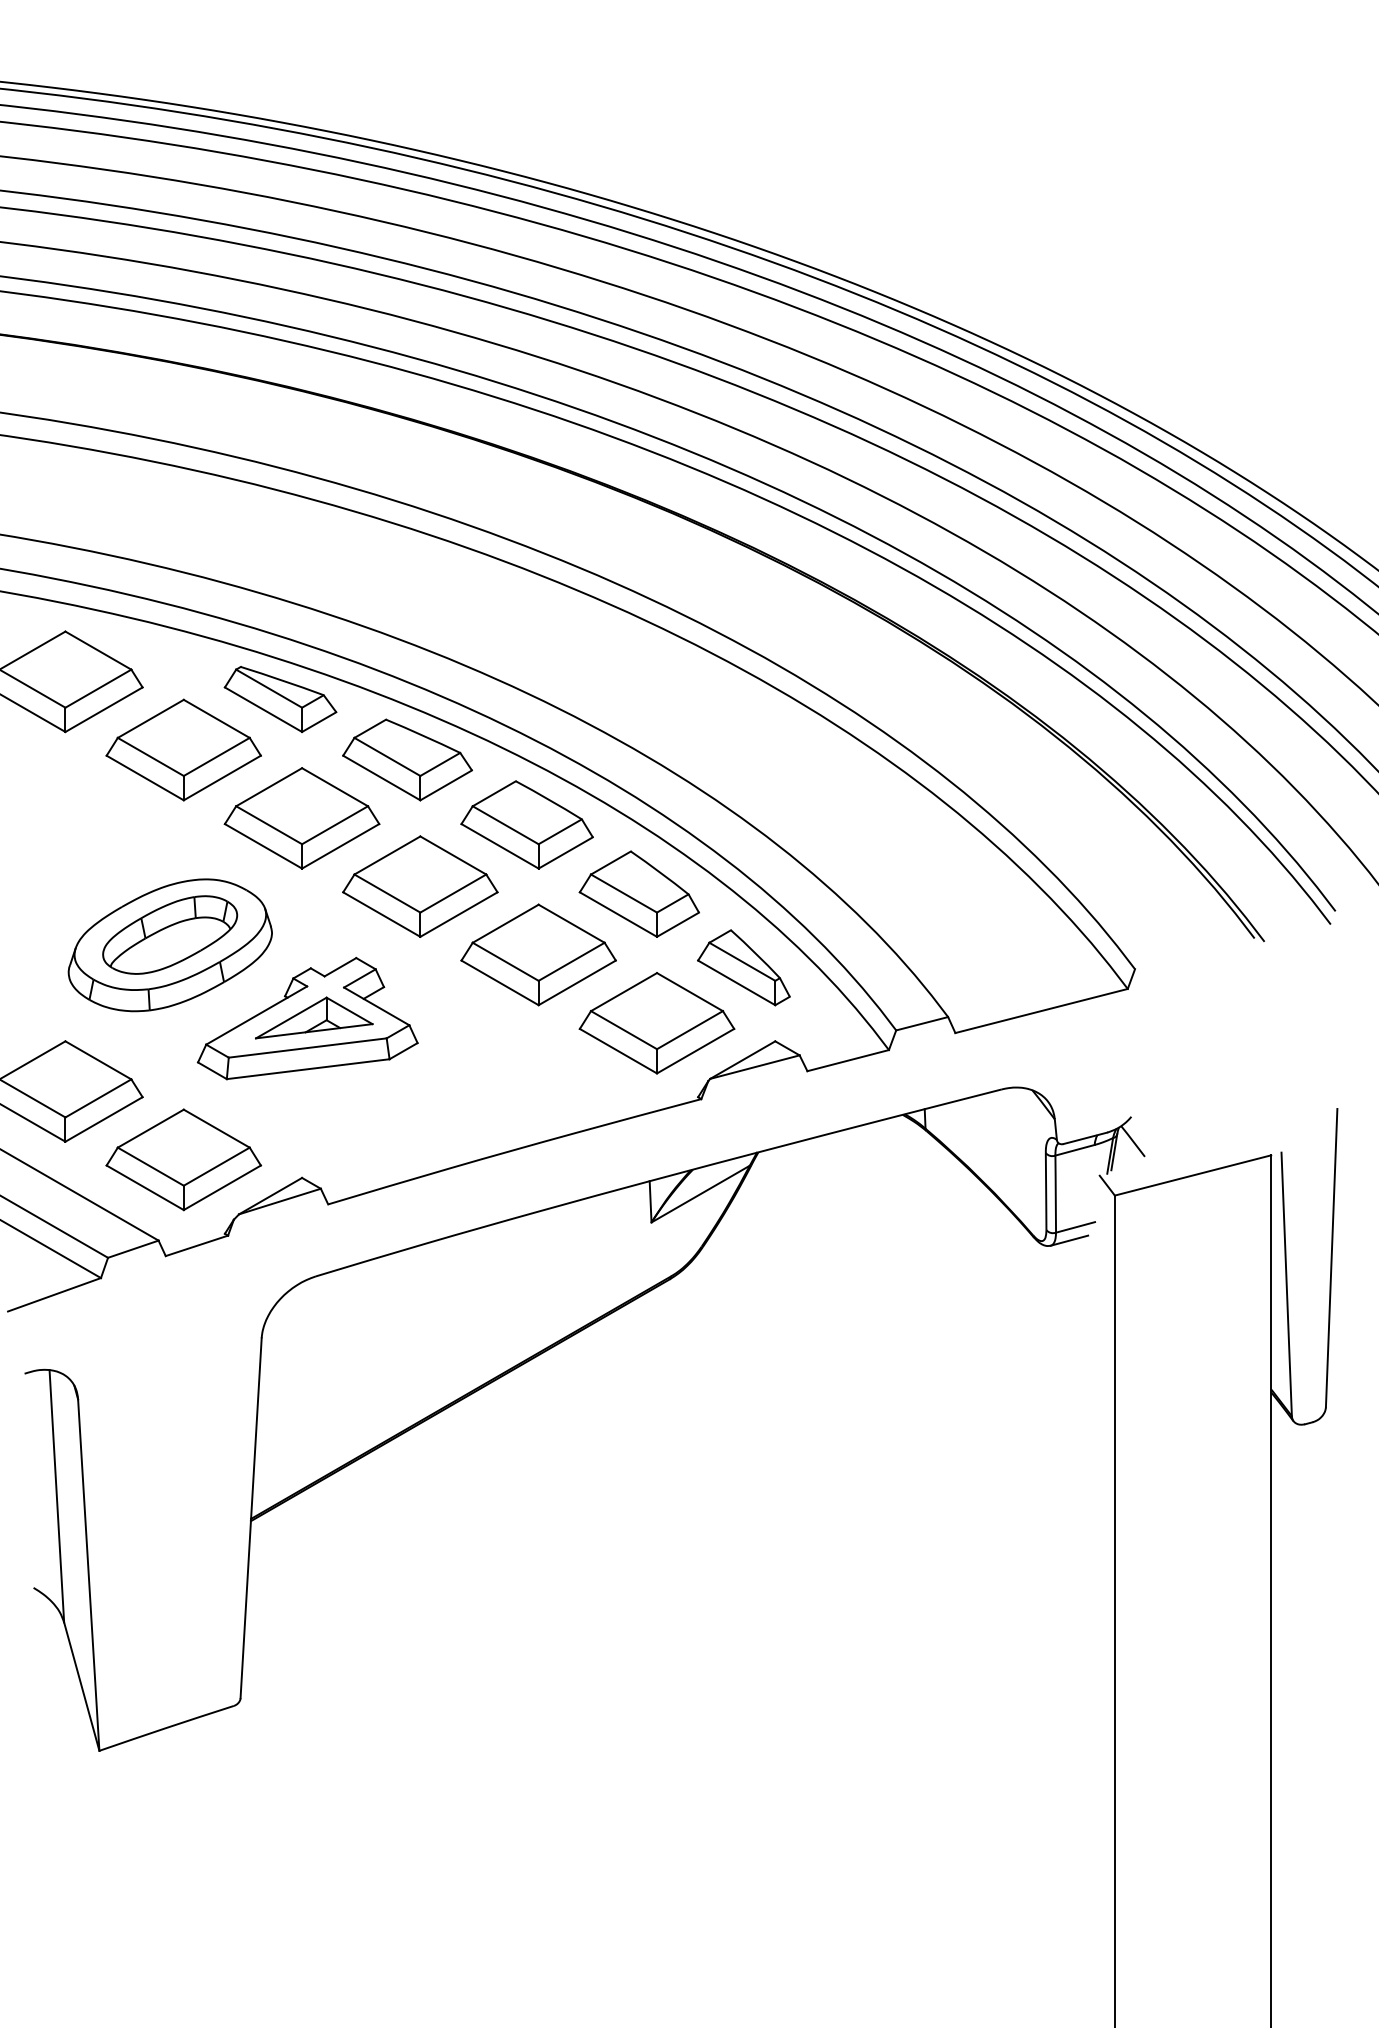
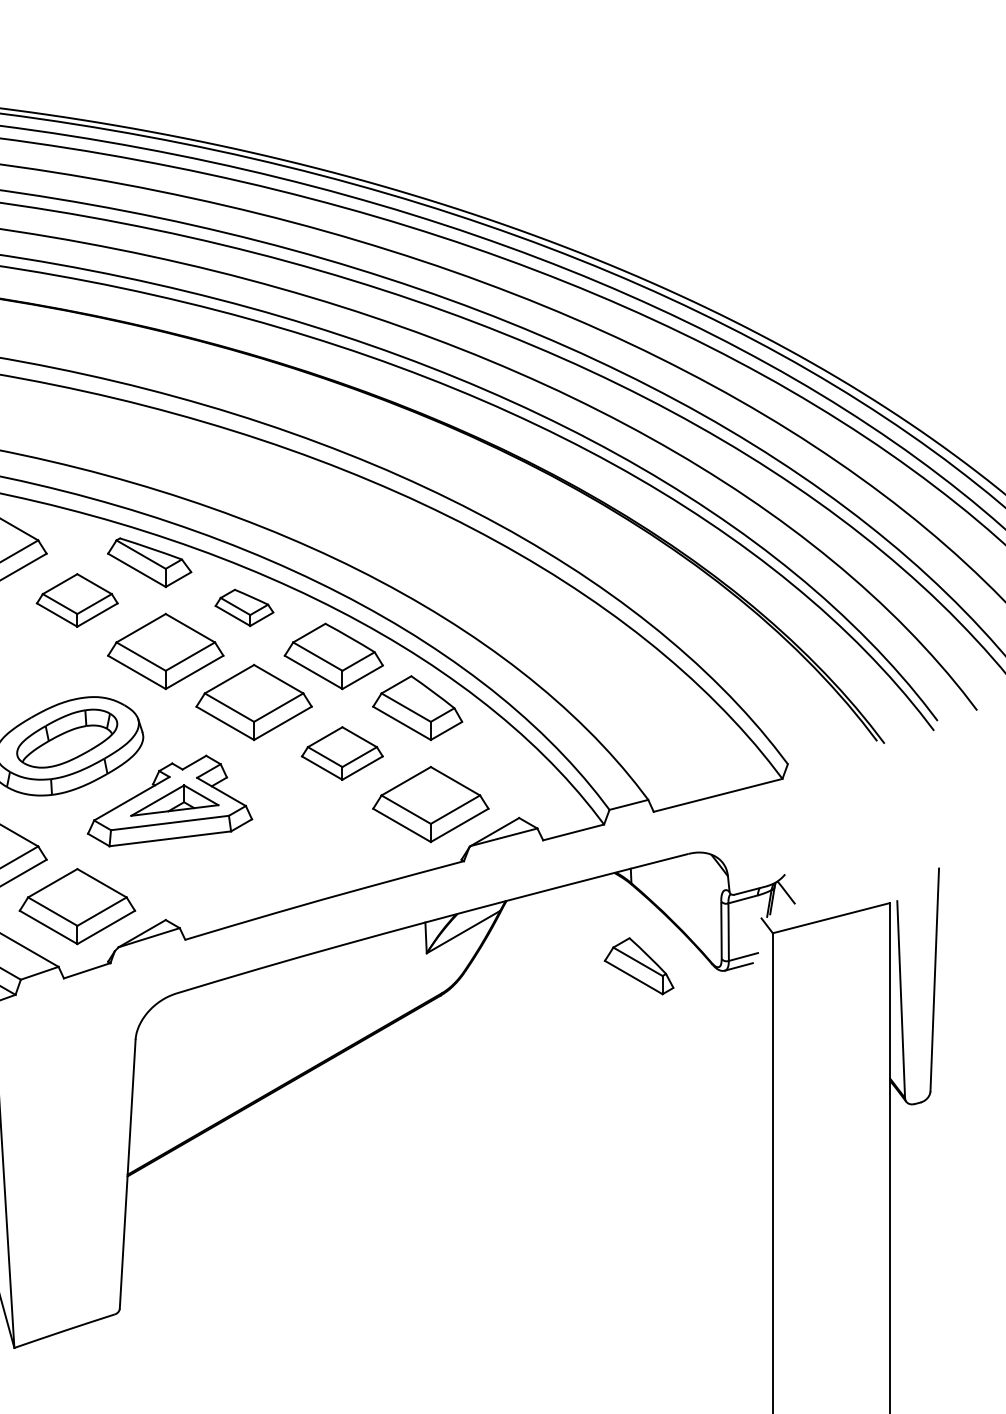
part: (183, 749) -> (77, 600), size x0.7
part: (407, 759) -> (244, 607), size x0.6
part: (538, 954) -> (342, 753), size x0.7
part: (743, 967) -> (638, 966), moved

